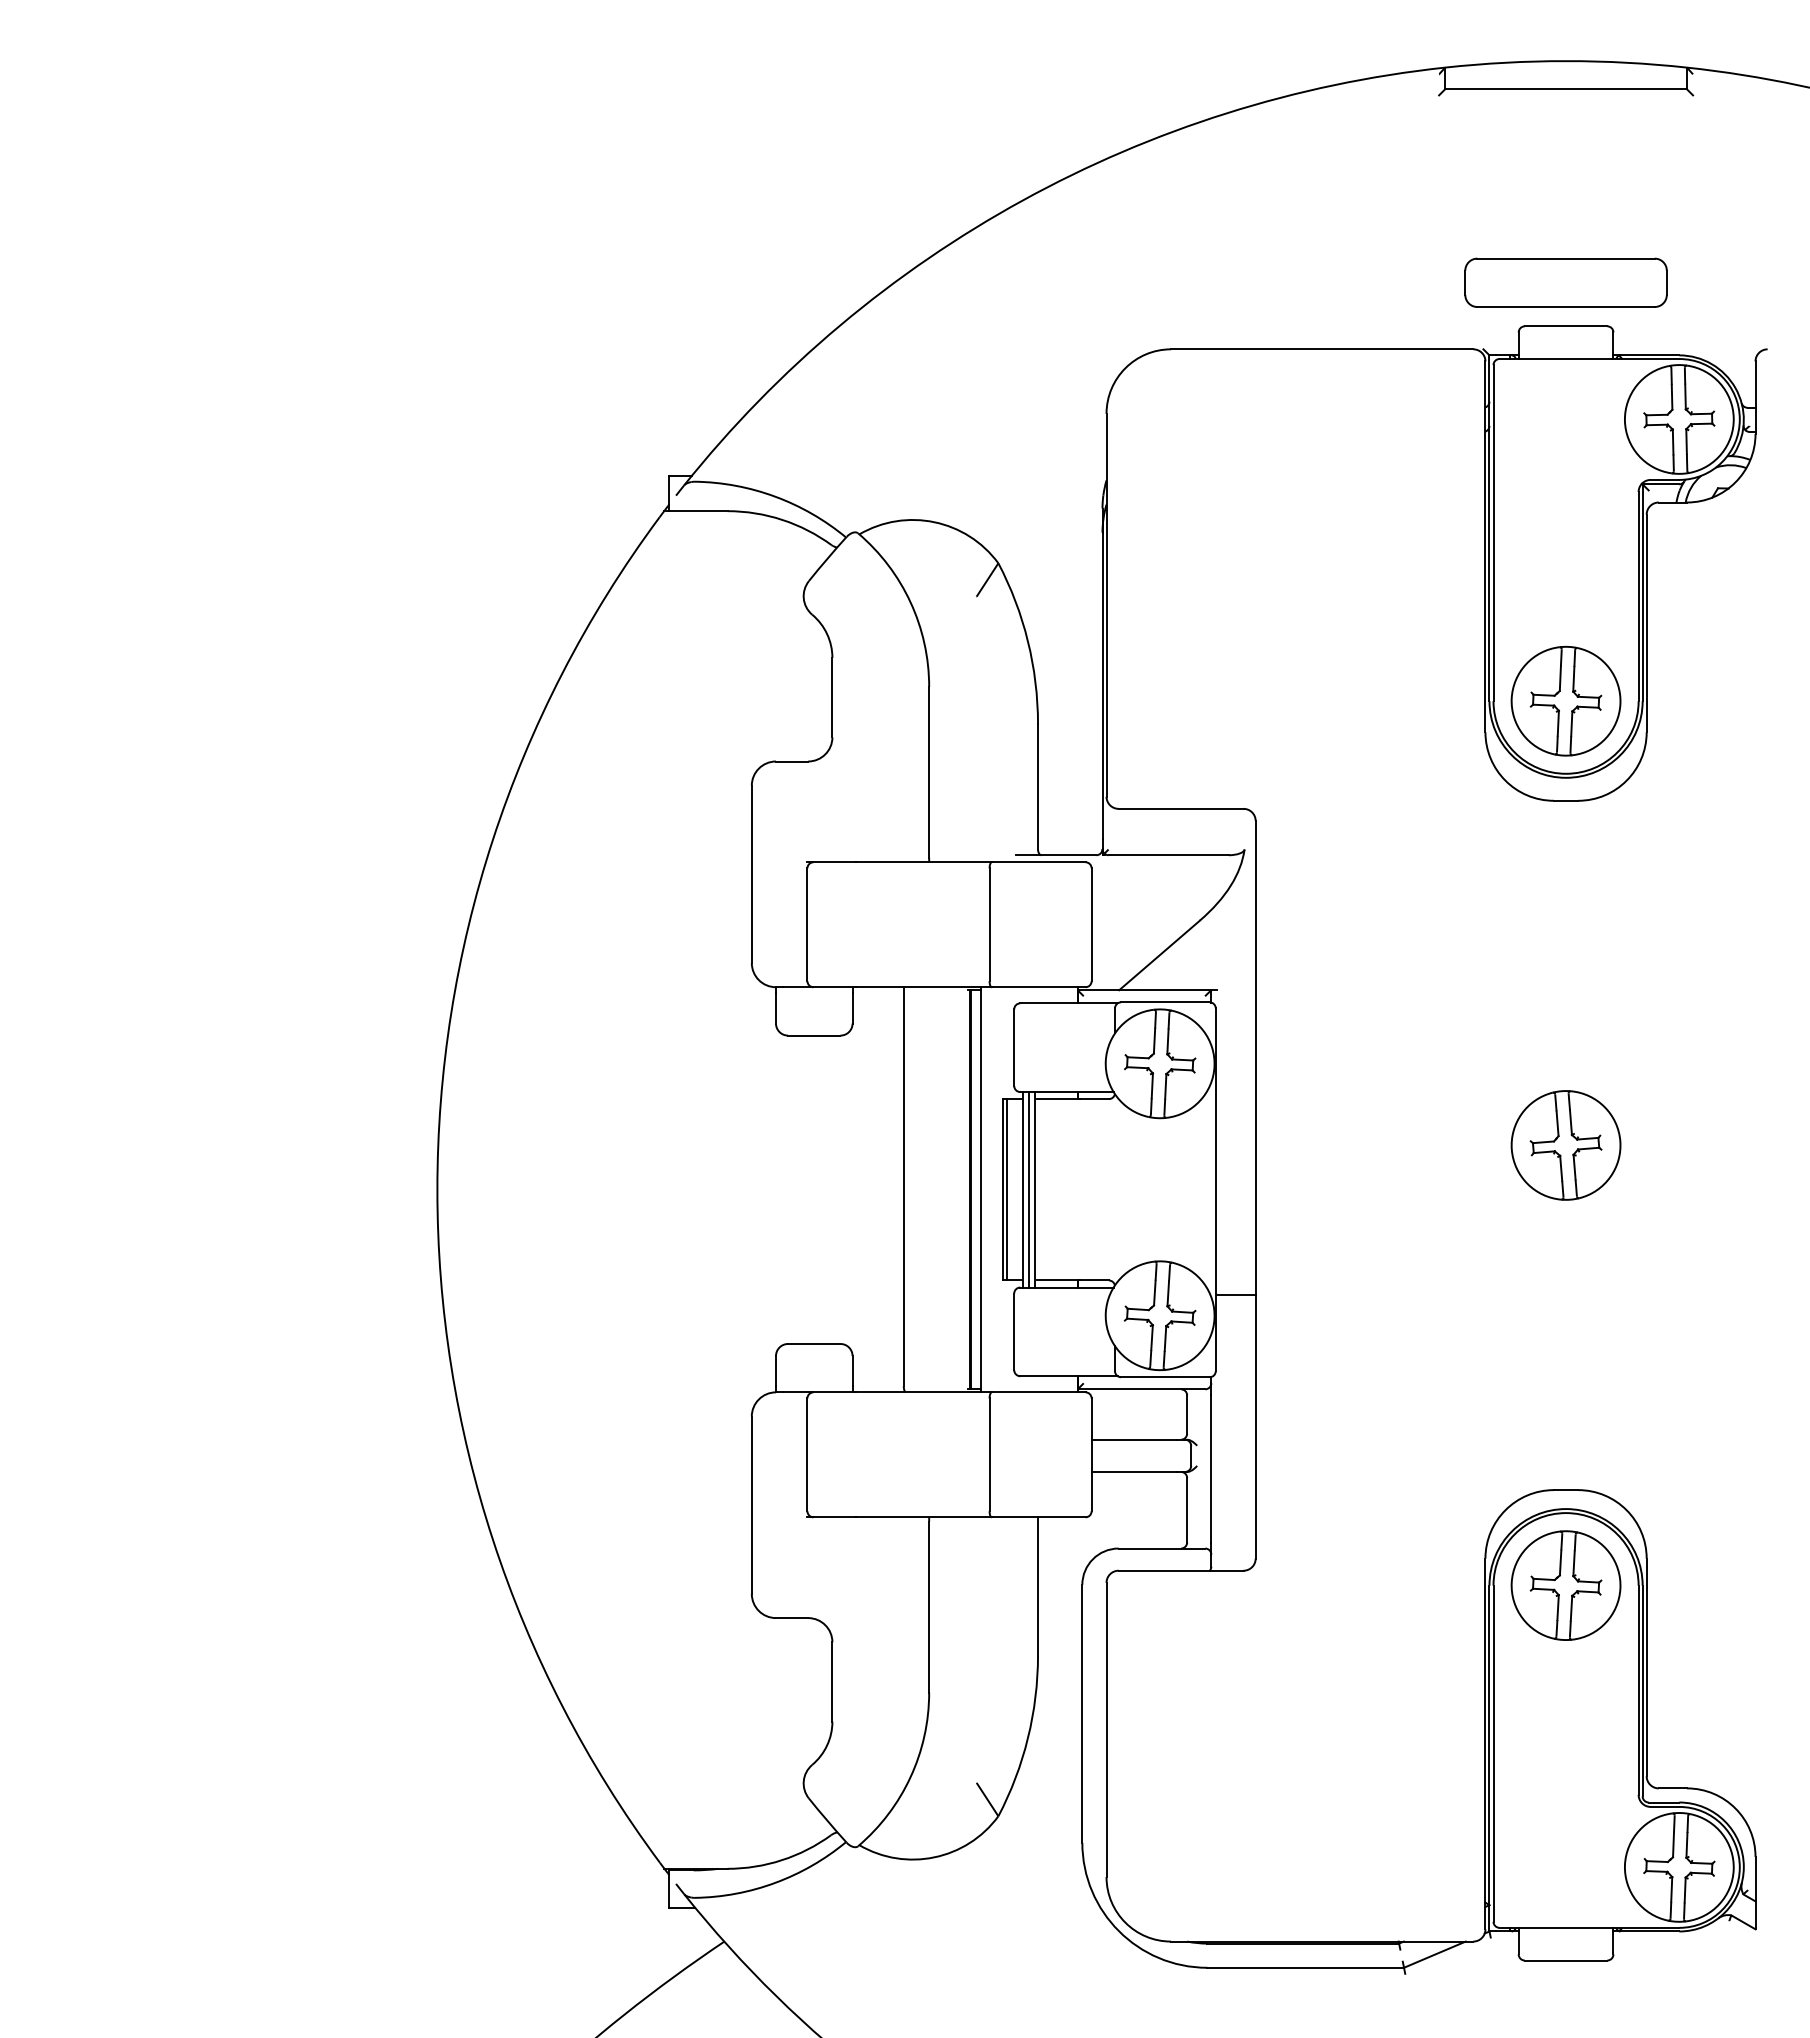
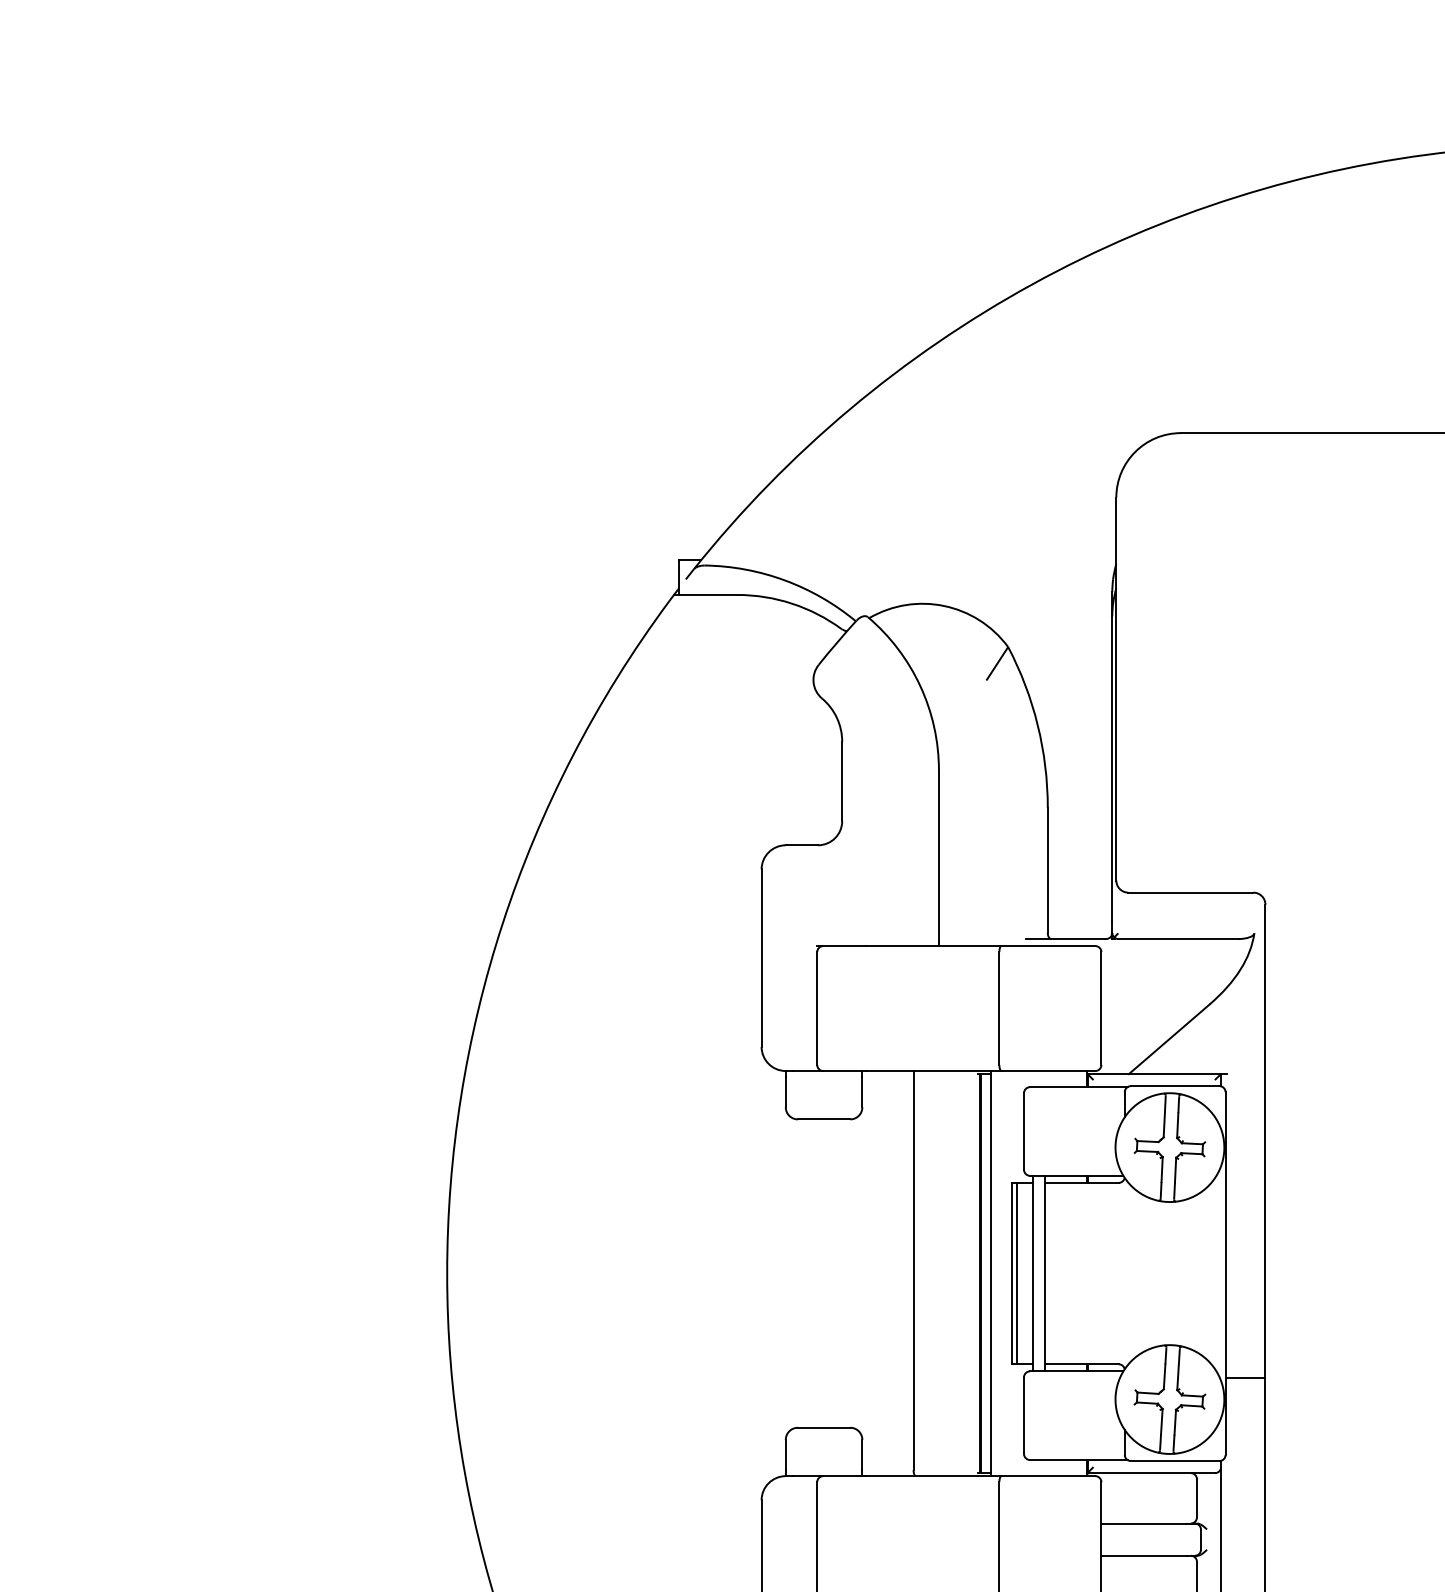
line: (1029, 1189) -> (1039, 1273), removed

